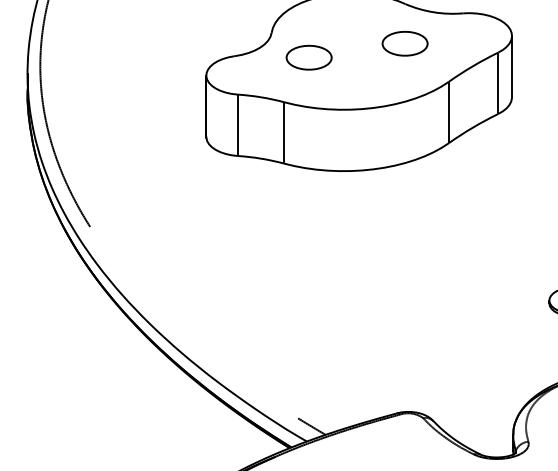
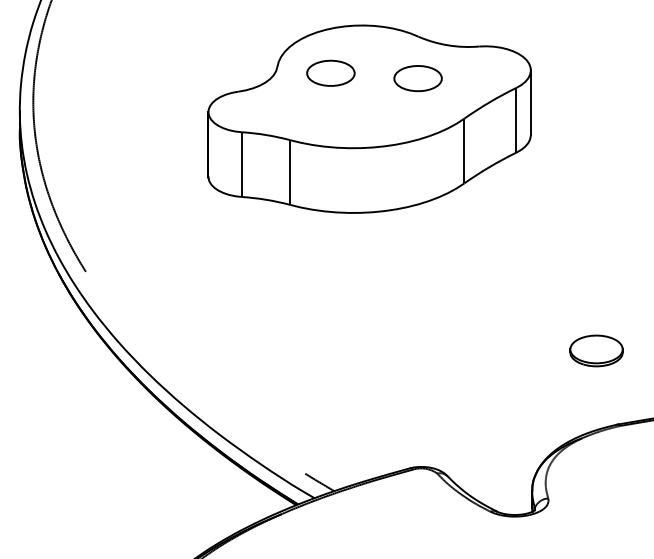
part: (308, 56) -> (330, 72), moved

